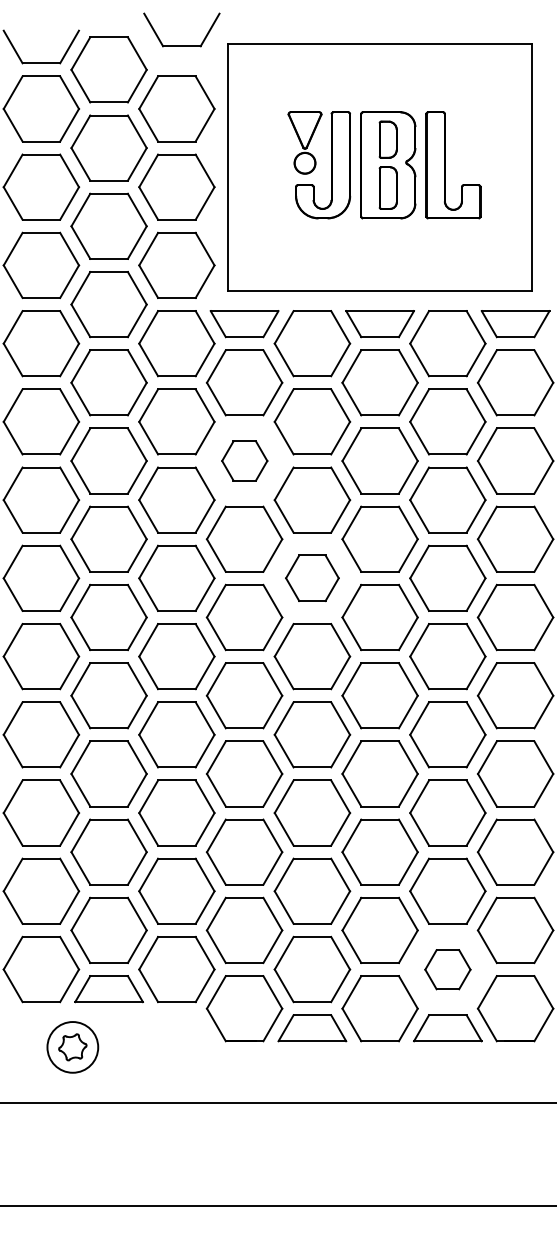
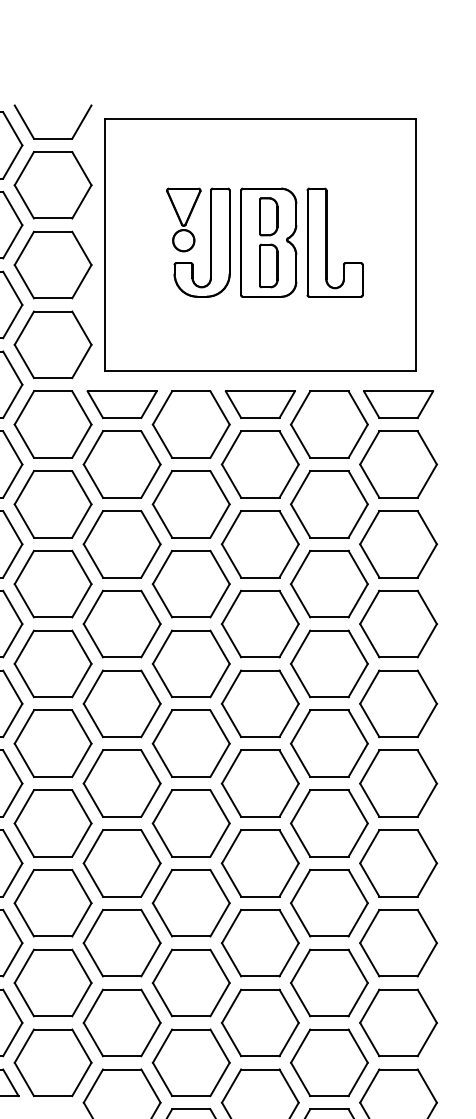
part: (181, 45) -> (52, 137), moved
part: (244, 460) -> (122, 543), size x1.67
part: (312, 577) -> (191, 663), size x1.43
part: (447, 969) -> (329, 1062), size x1.67

